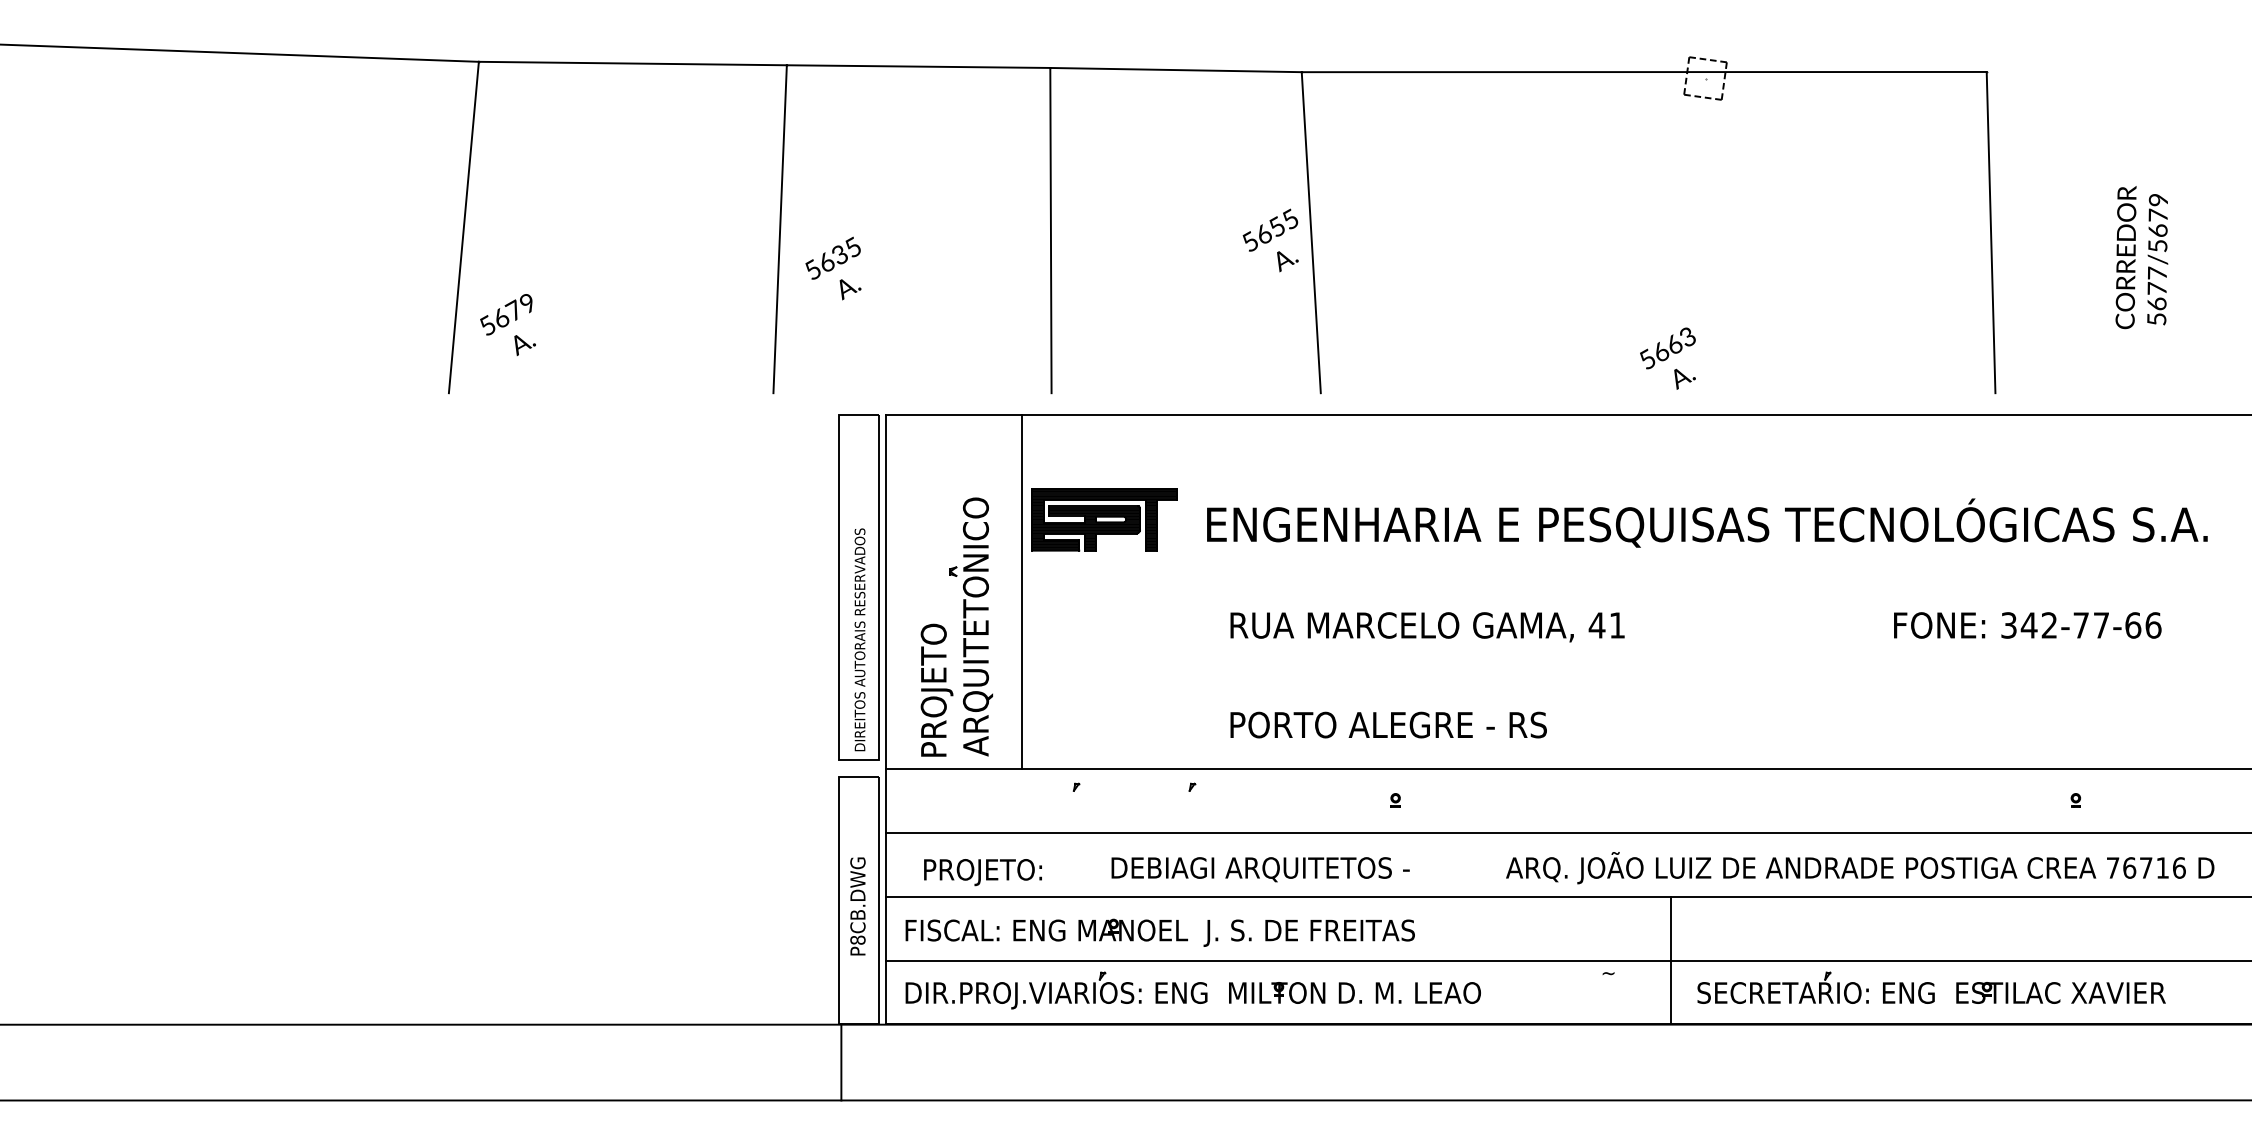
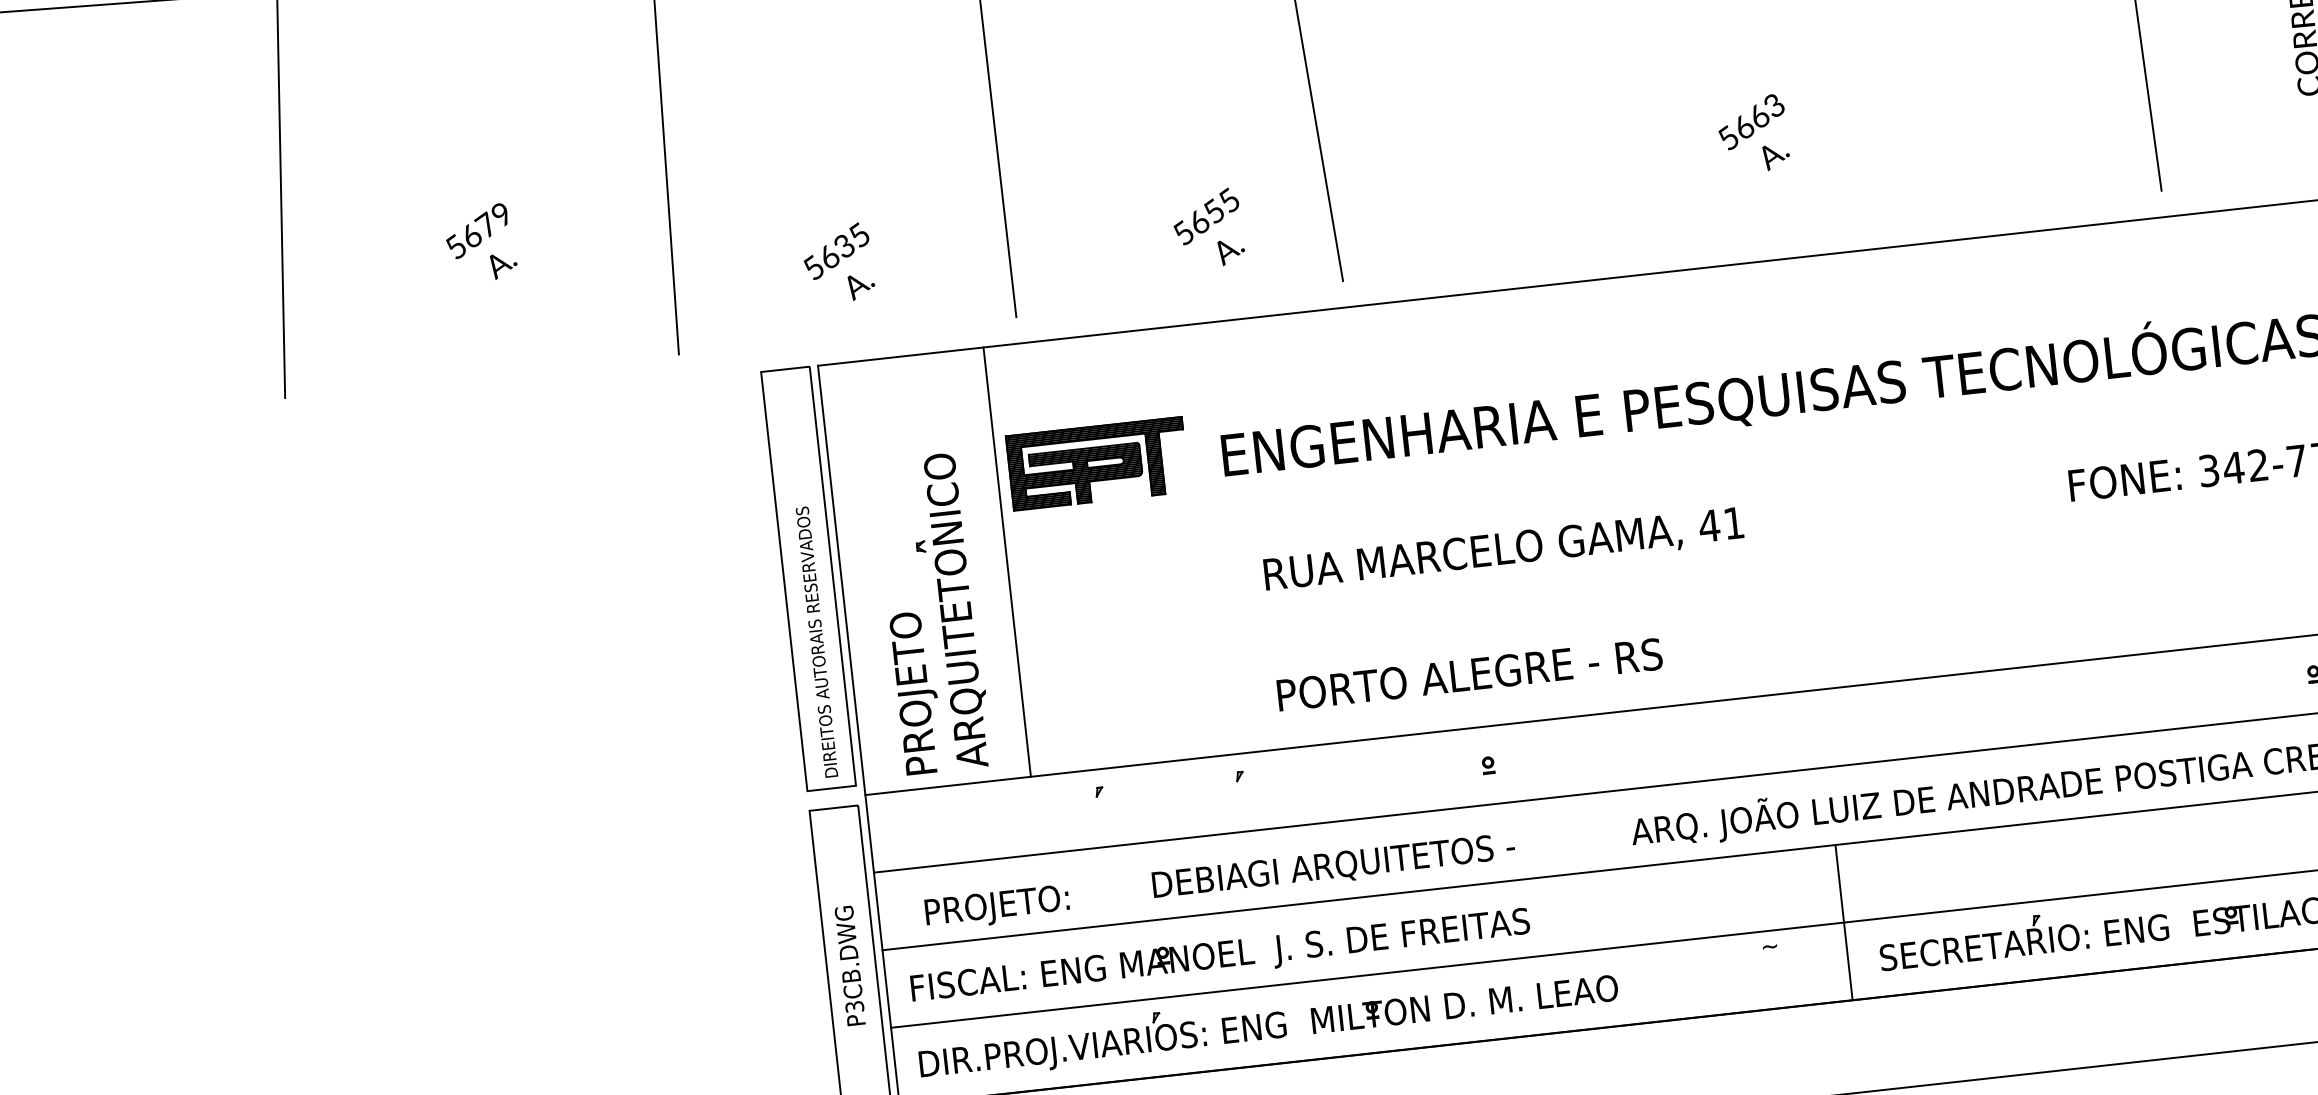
text: (1270, 240) -> (1207, 228), moved
text: (833, 268) -> (838, 263), moved
text: (507, 324) -> (480, 242), moved
text: (1667, 358) -> (1752, 134), moved
text: (857, 939) -> (854, 1006), P8CB.DWG -> P3CB.DWG

